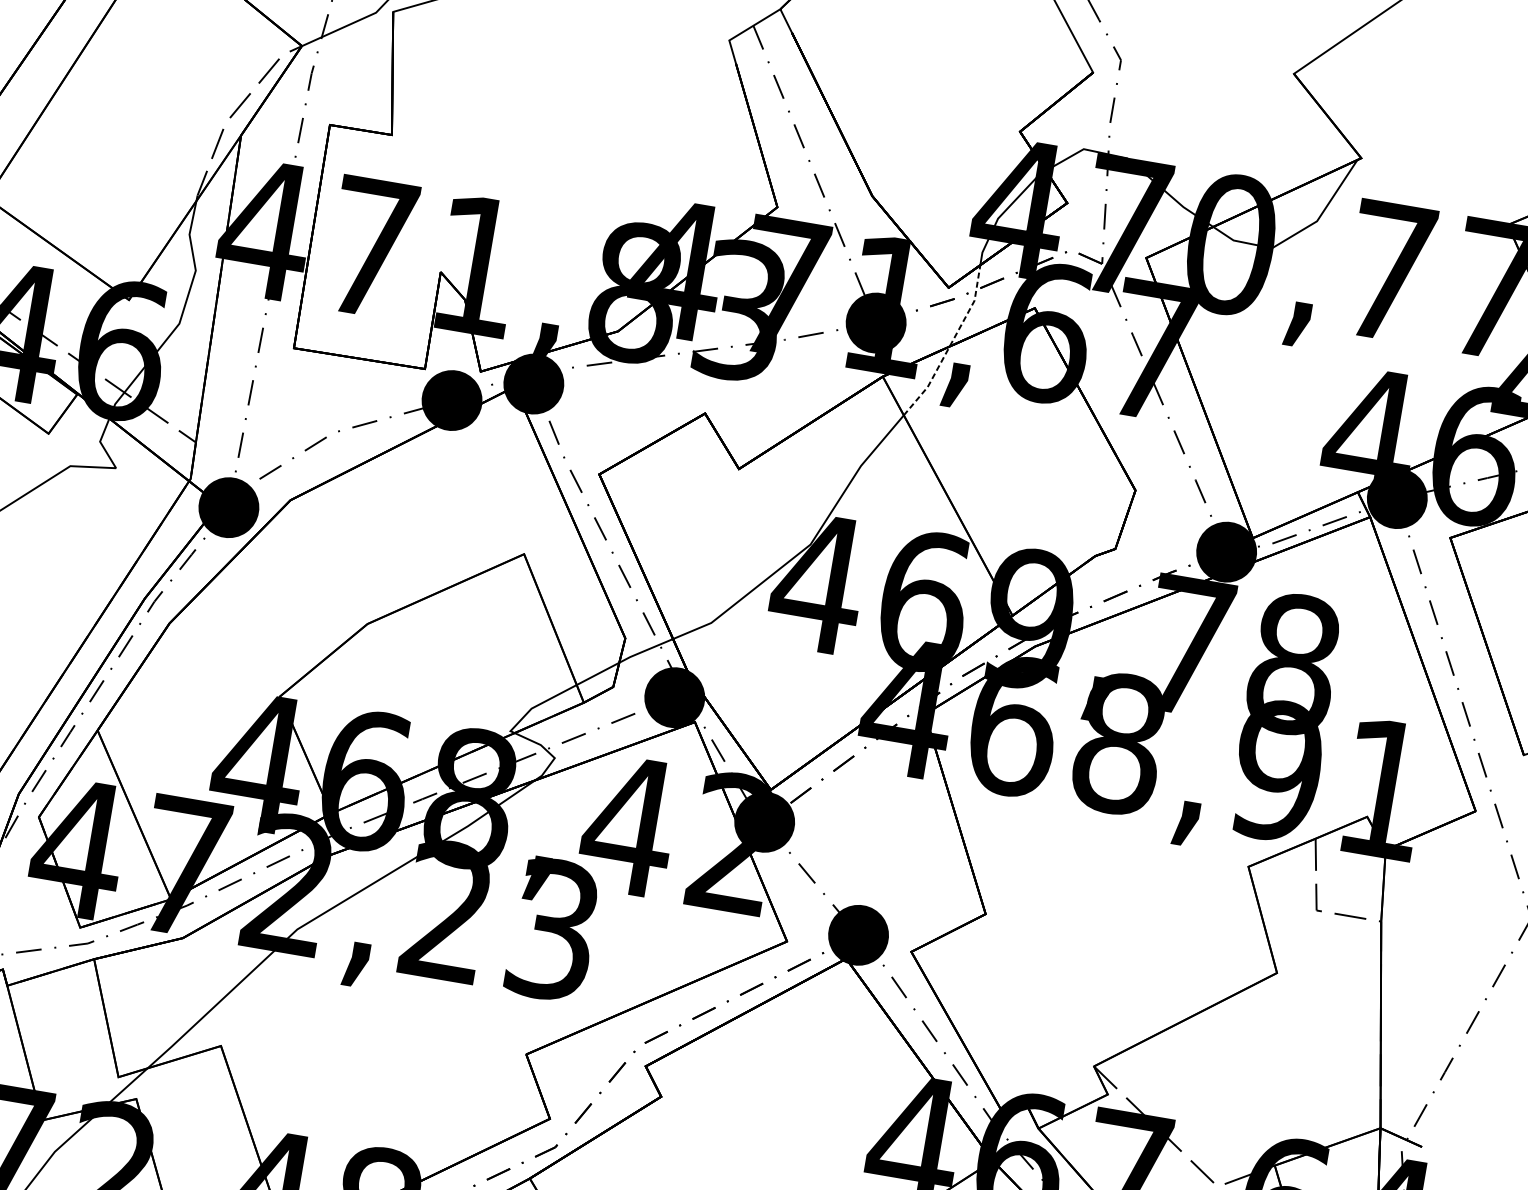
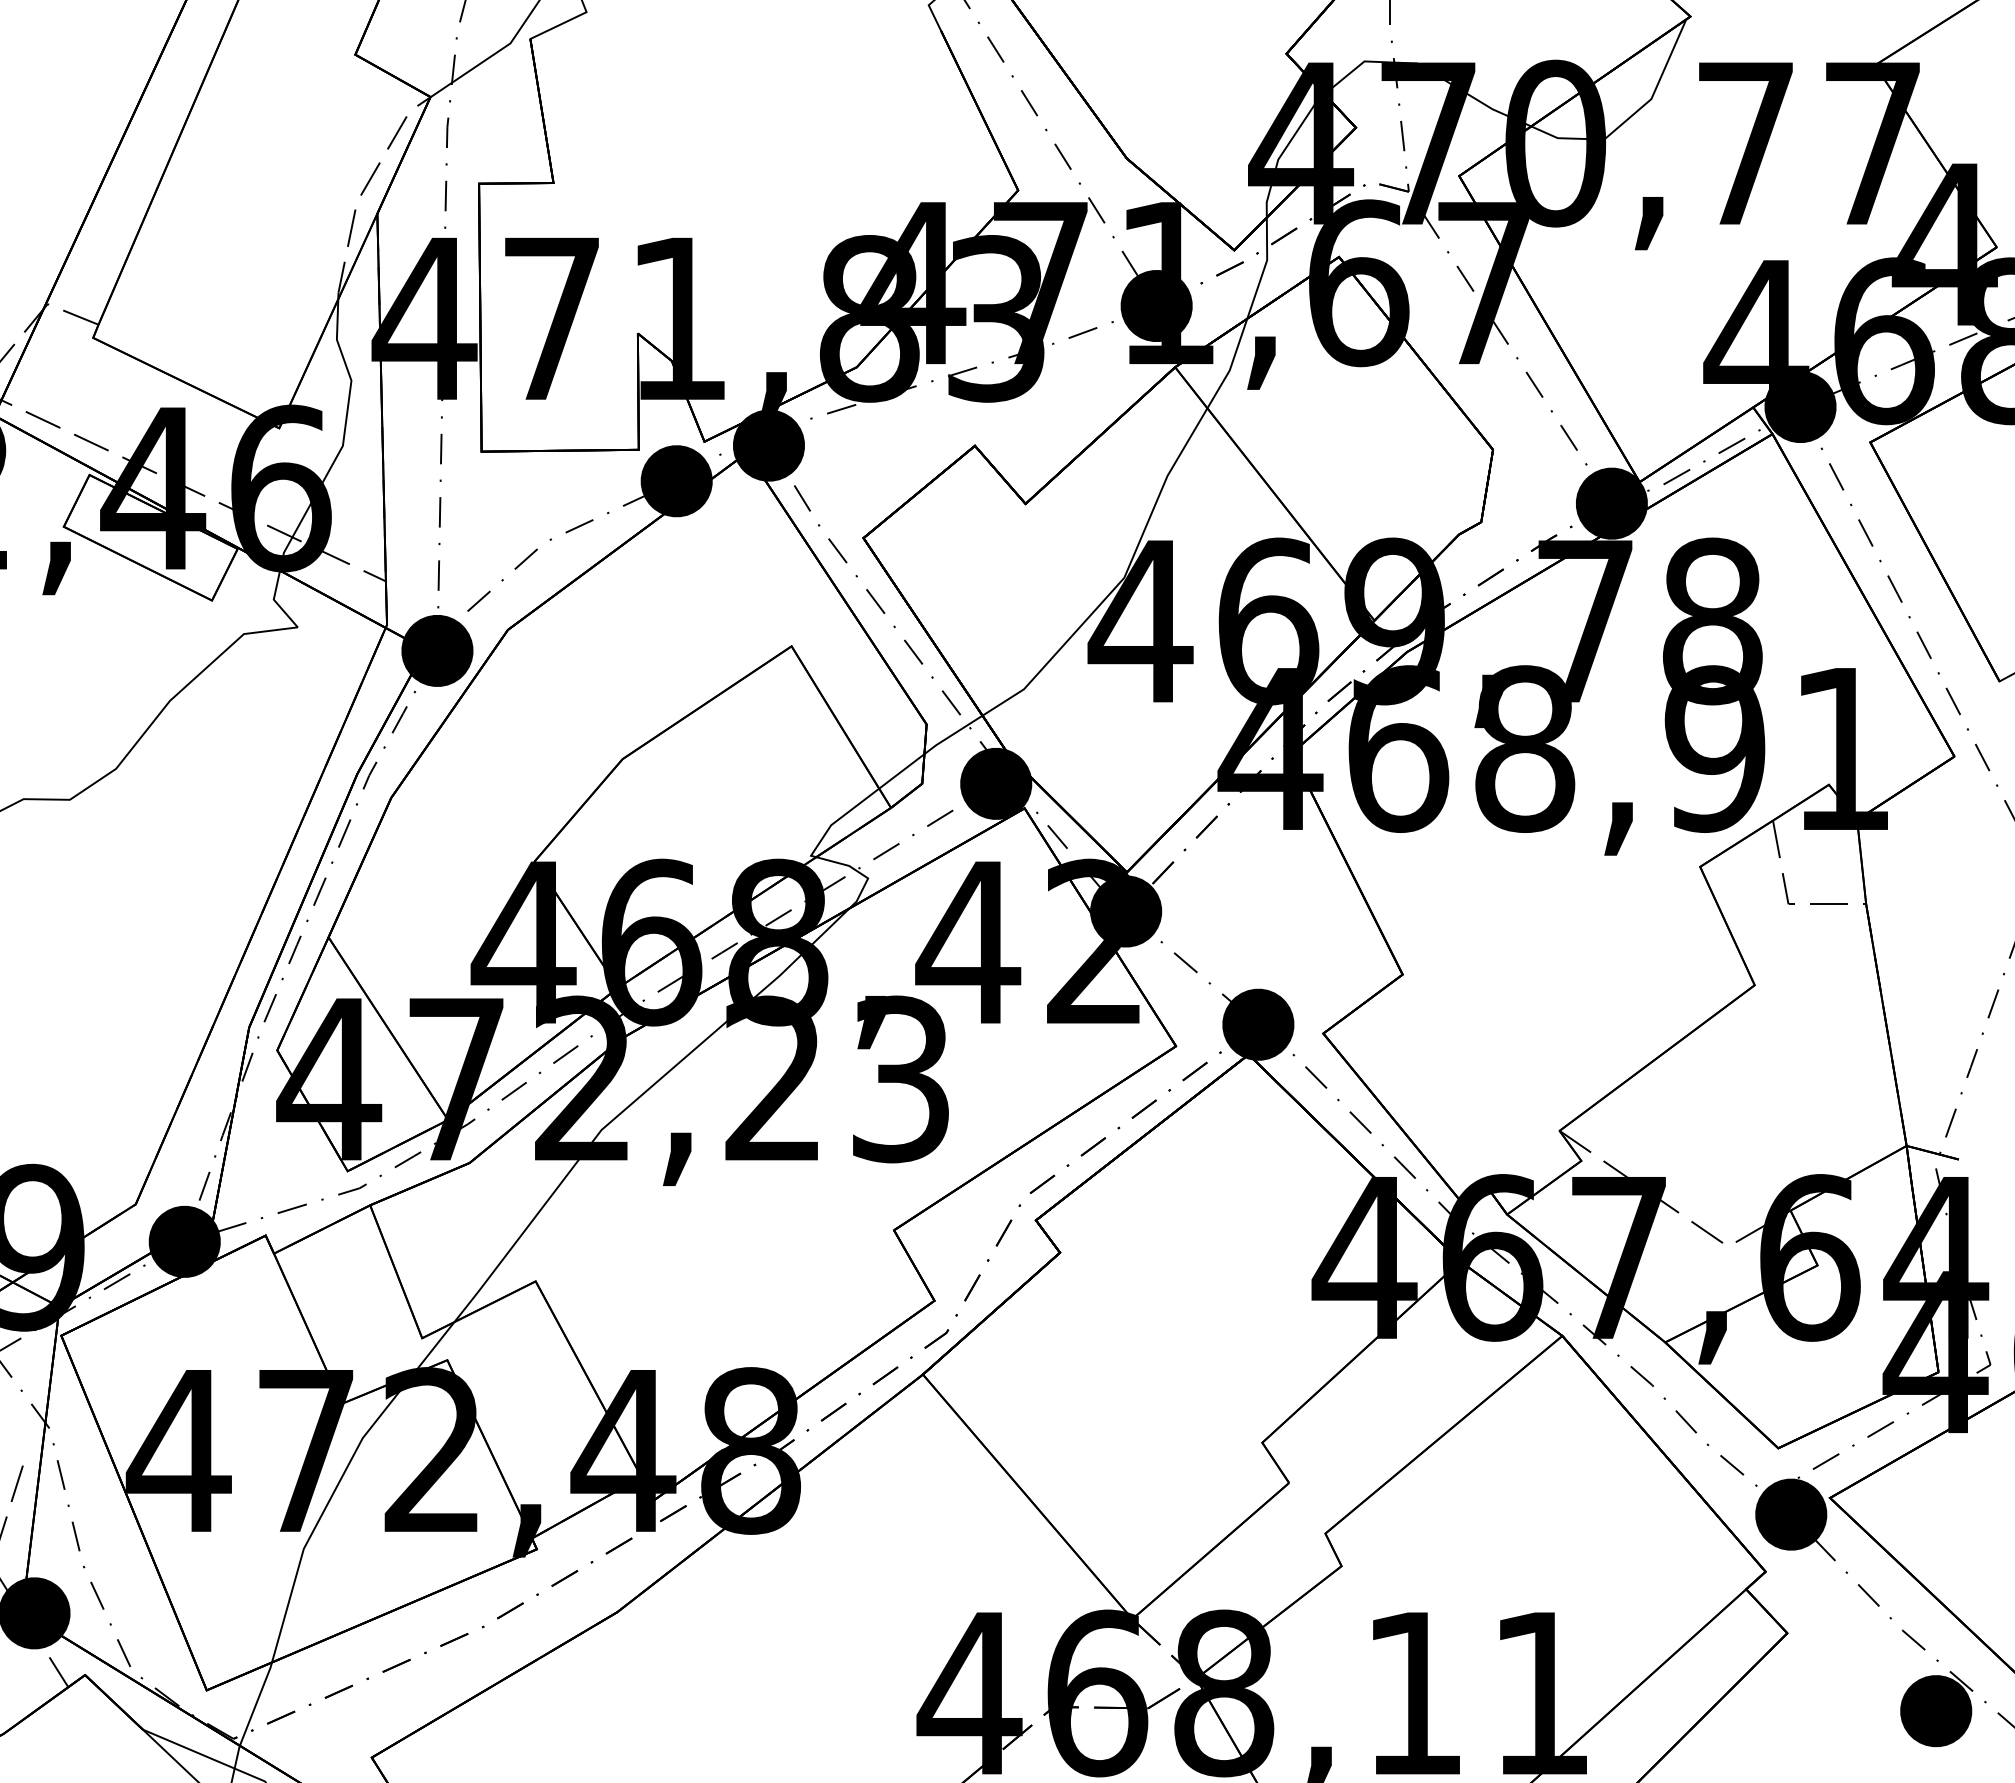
line: (951, 343) -> (1248, 315), dashed -> solid

